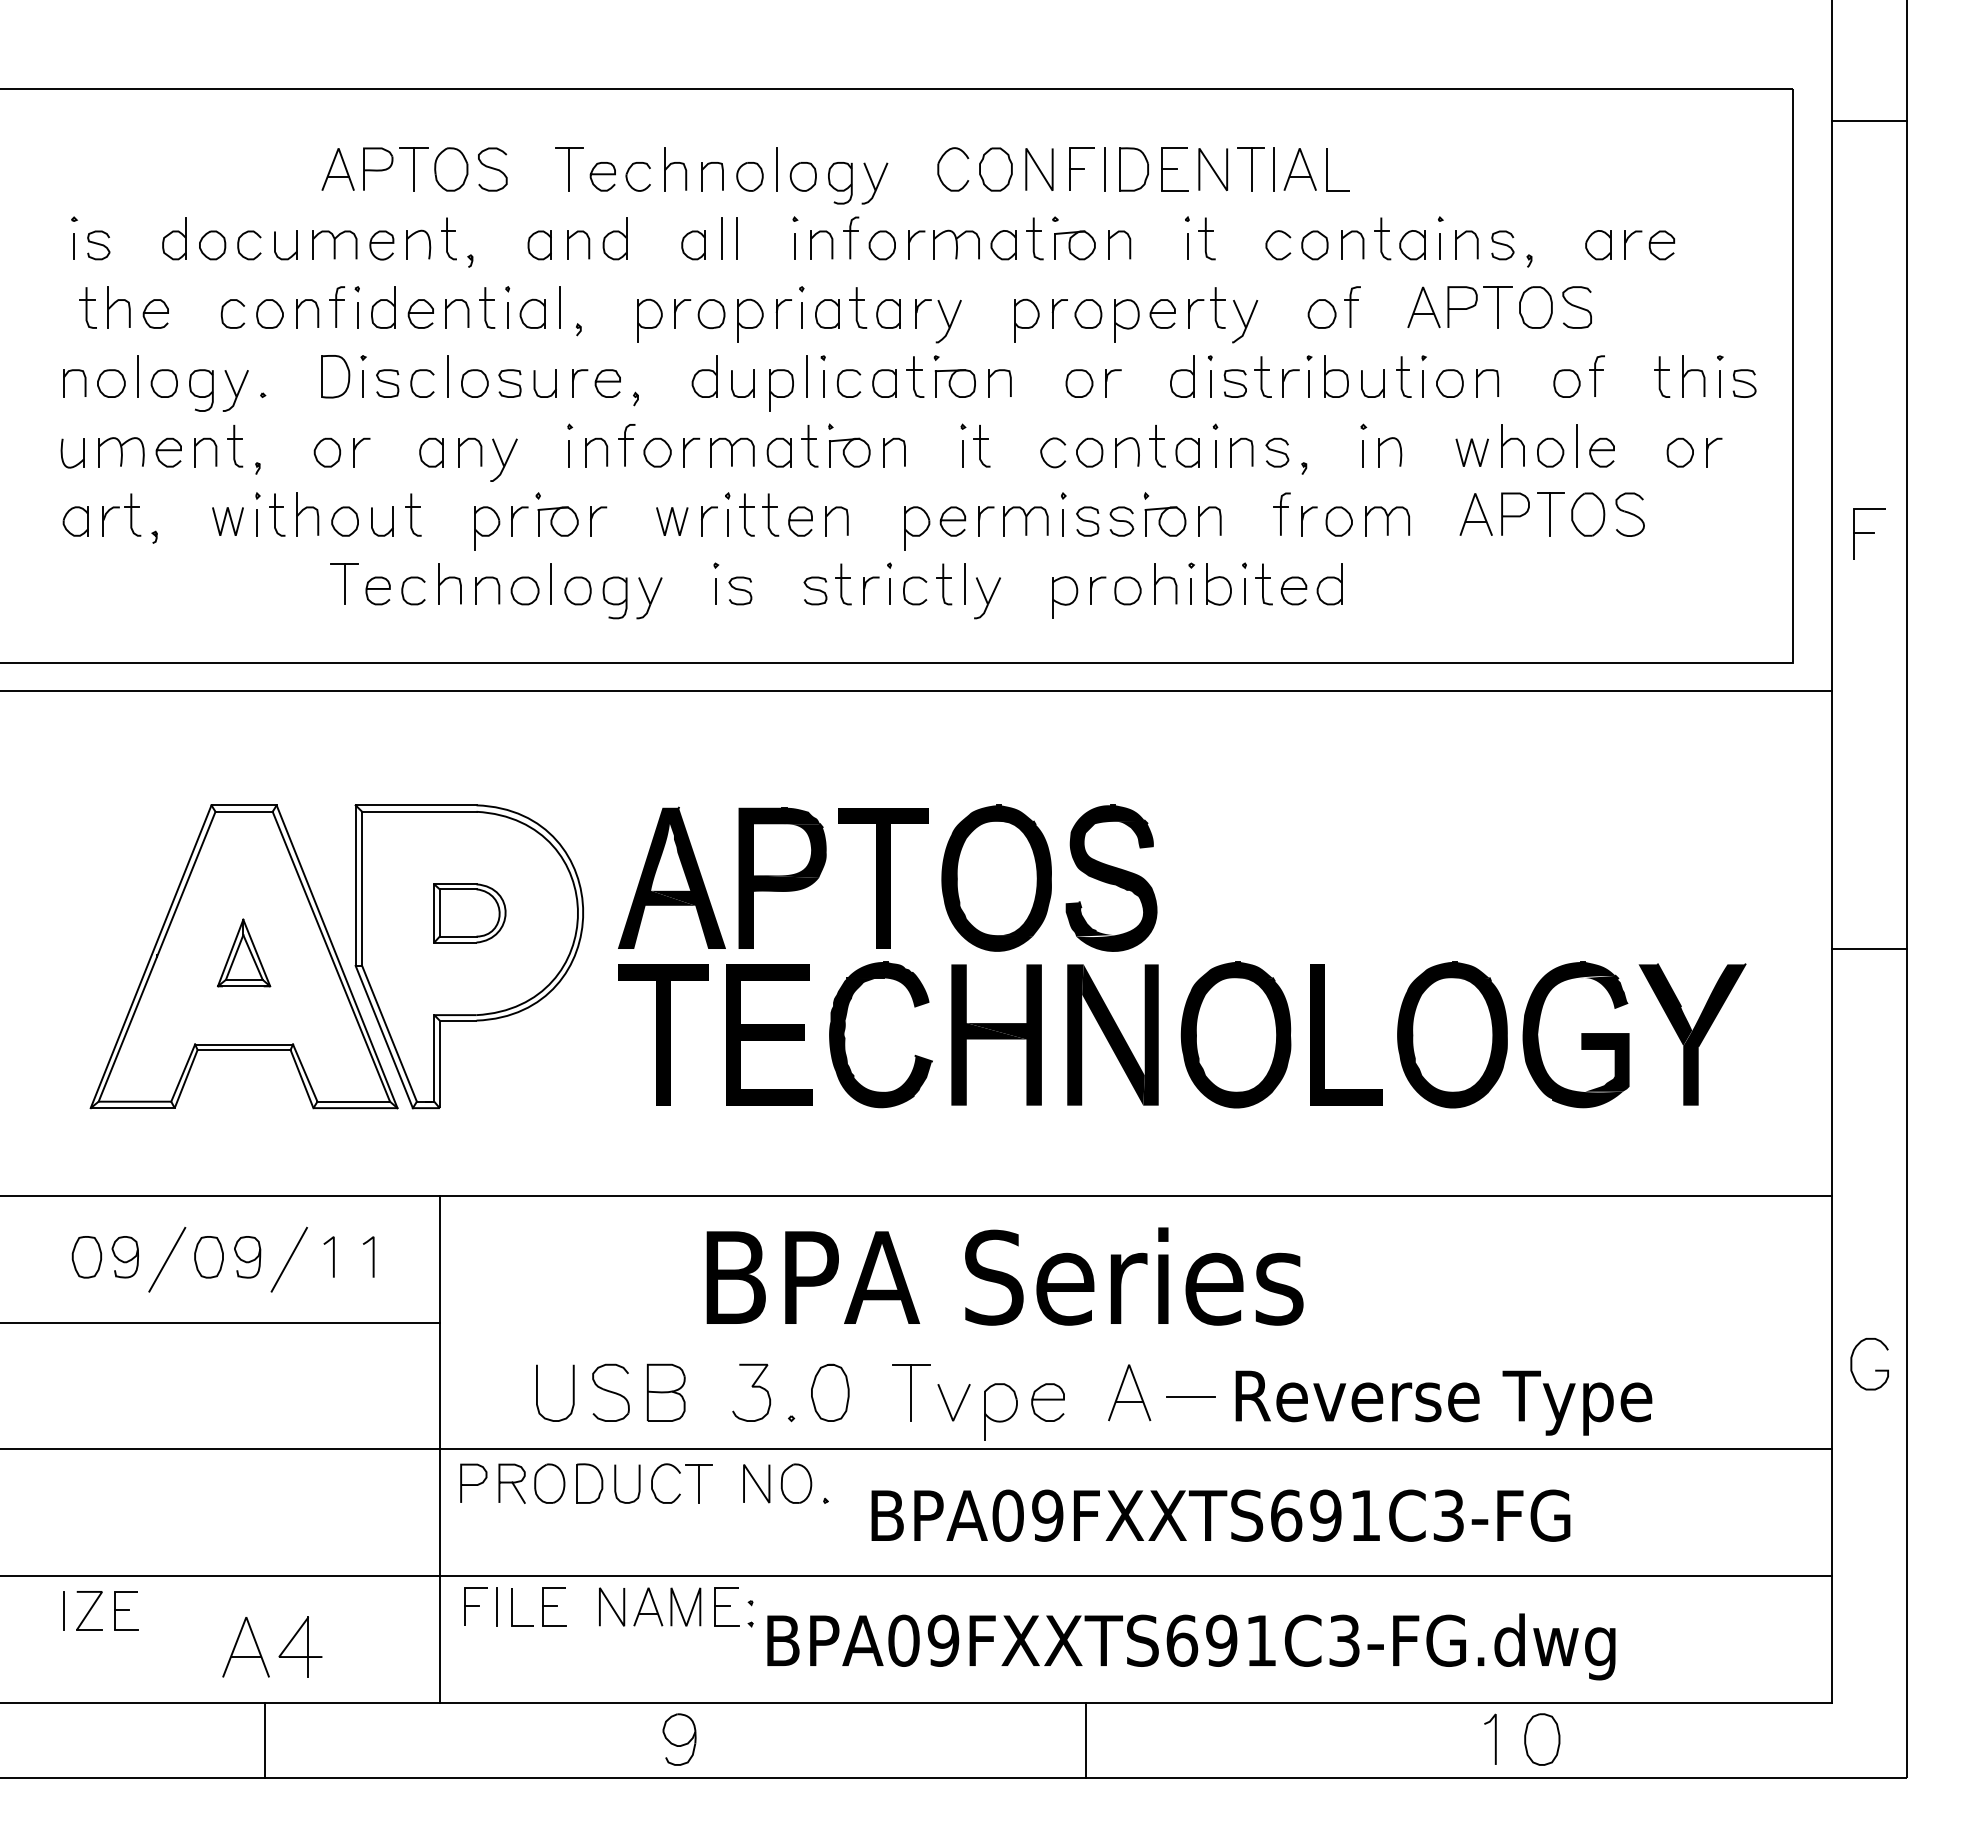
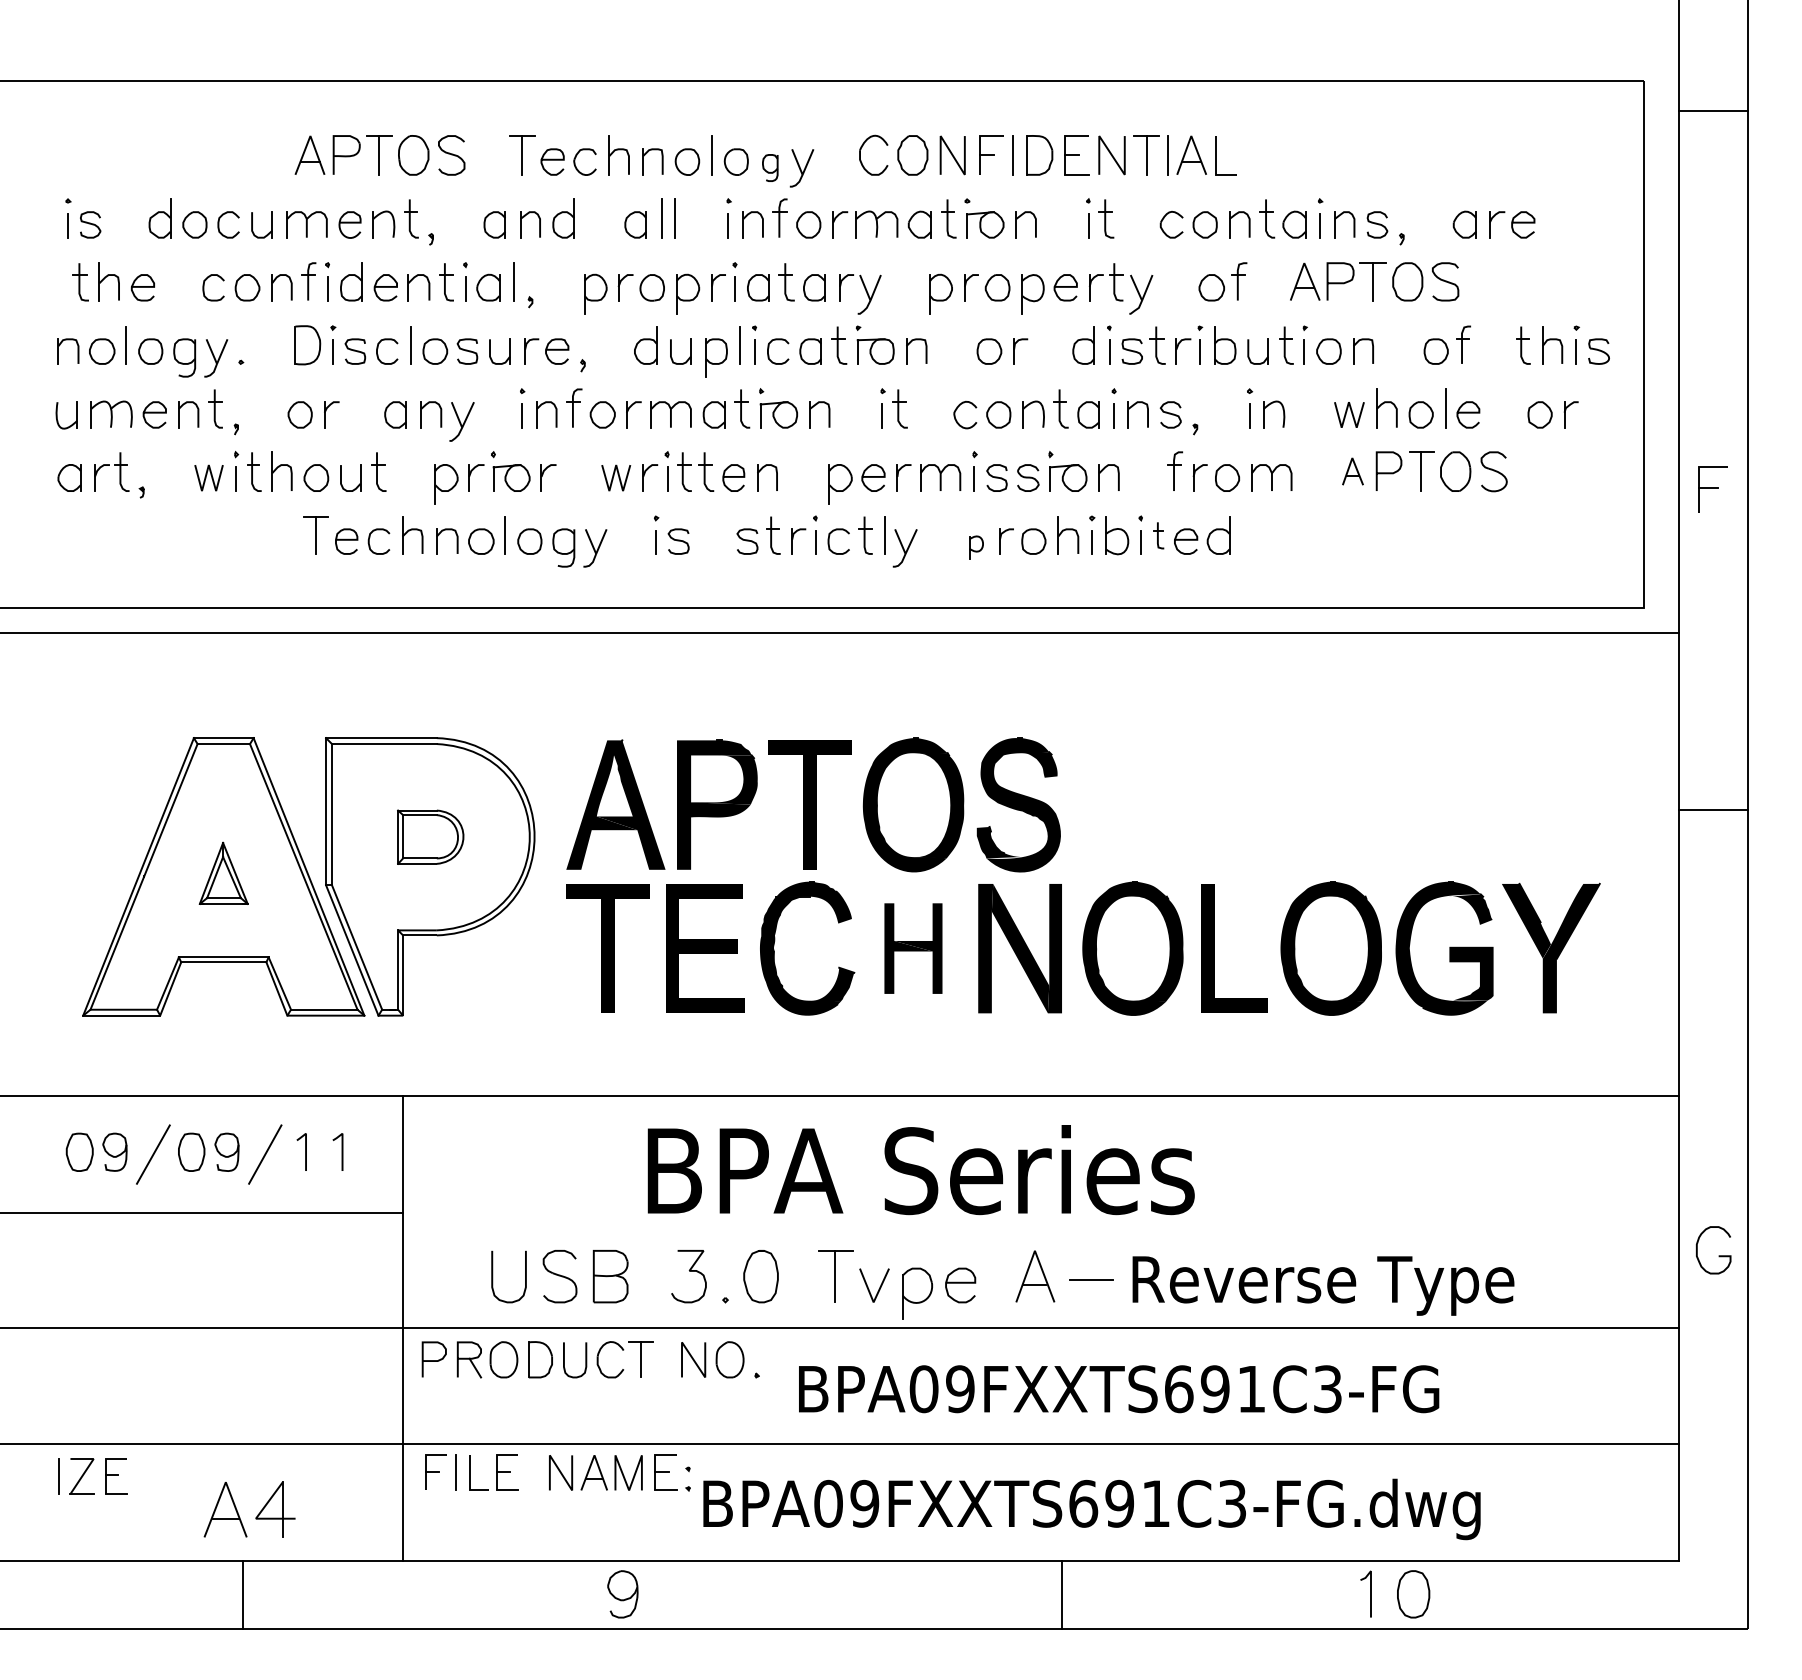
part: (840, 183) -> (770, 168), size x0.7
part: (1475, 514) -> (1352, 471), size x0.7
part: (1263, 584) -> (1158, 535), size x0.7
part: (1065, 597) -> (976, 547), size x0.6
line: (1869, 949) -> (1713, 810), moved
part: (996, 1034) -> (913, 948), size x0.7
line: (1086, 1739) -> (1062, 1594), moved

